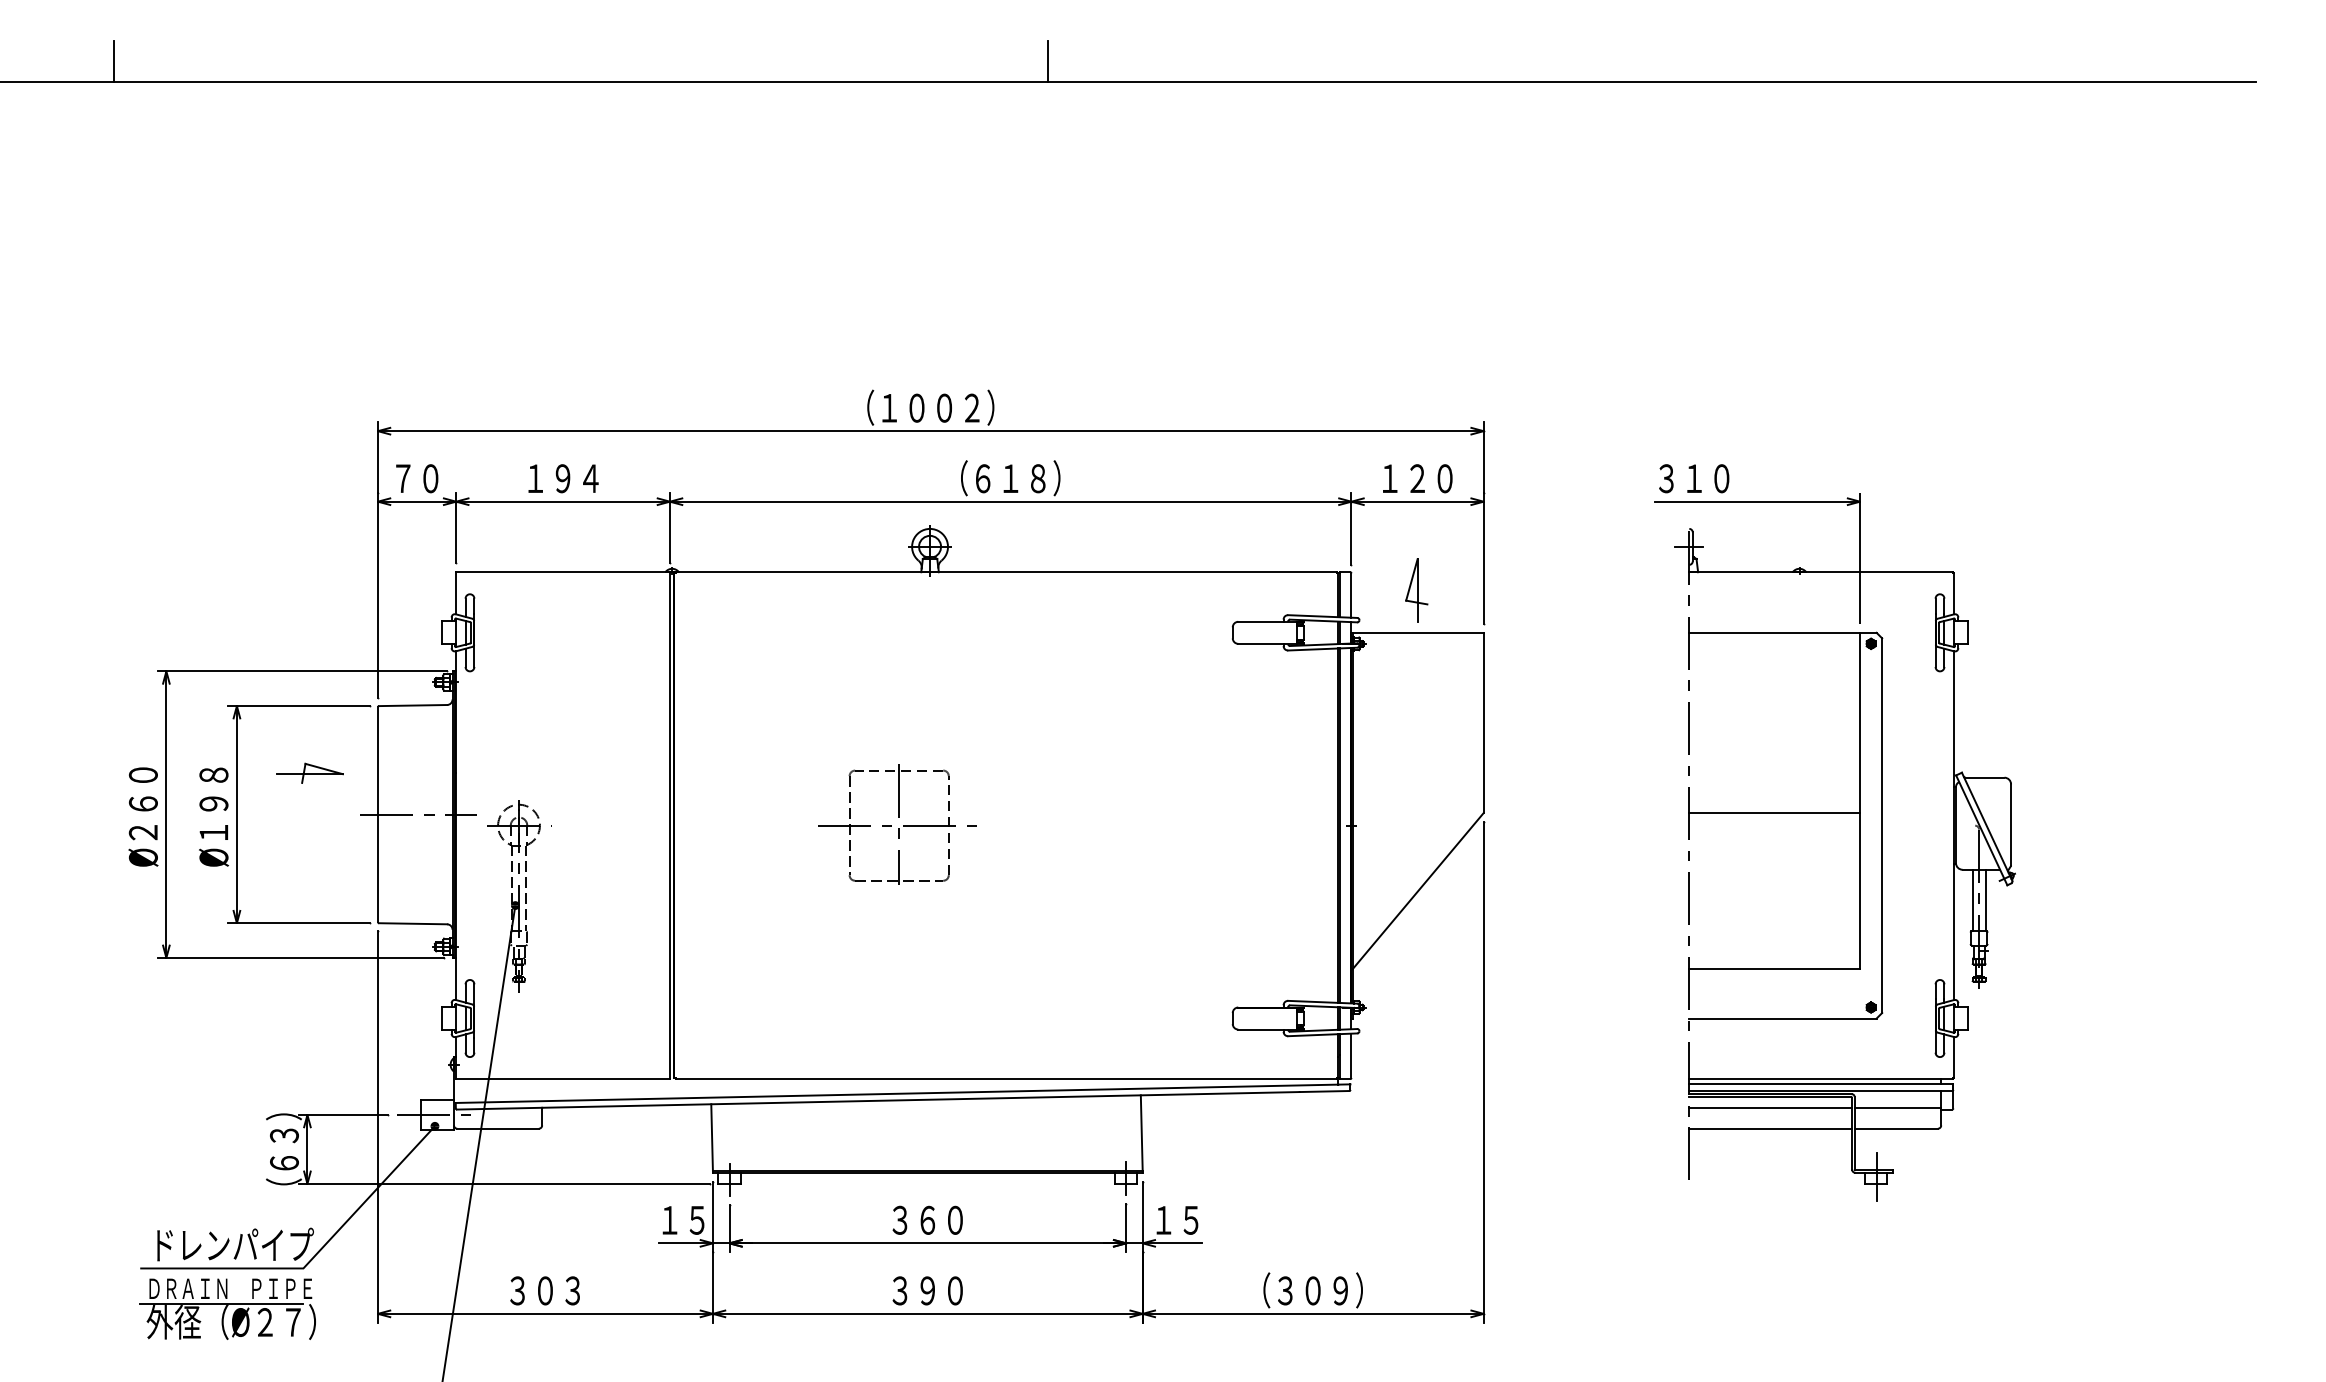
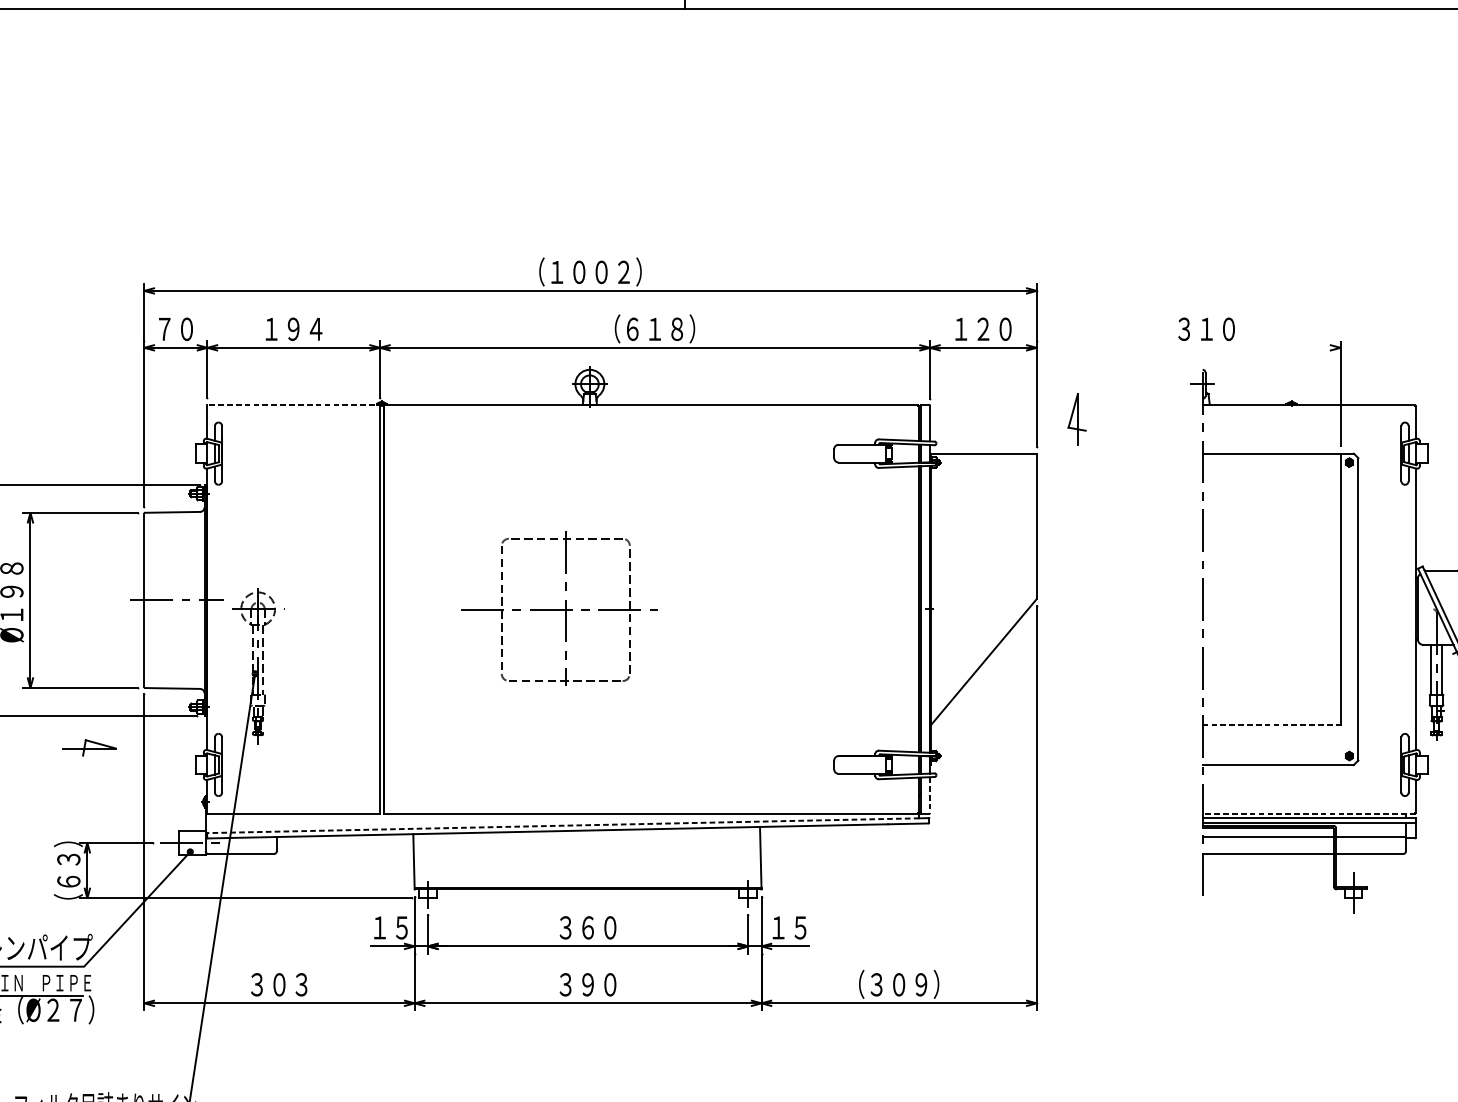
line: (1757, 501) -> (1257, 347), removed
line: (564, 572) -> (294, 404), solid -> dashed
part: (1416, 590) -> (1076, 419), moved
part: (309, 772) -> (89, 747), moved
line: (1774, 813) -> (1271, 599), removed
part: (897, 824) -> (563, 608), size x1.6
line: (1775, 969) -> (1272, 725), solid -> dashed
line: (1351, 1056) -> (930, 795), solid -> dashed
line: (1821, 1079) -> (1309, 814), solid -> dashed
line: (896, 1093) -> (562, 825), solid -> dashed

